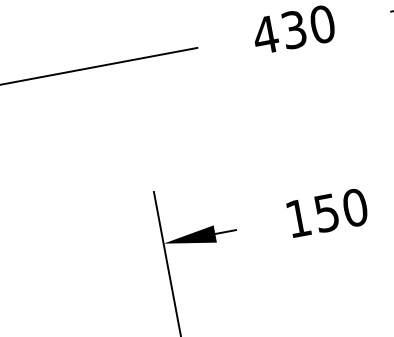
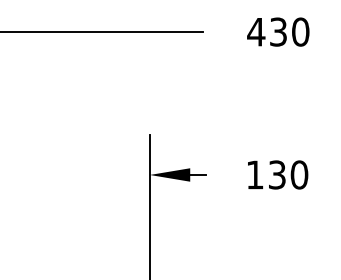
text: (326, 212) -> (277, 174), 150 -> 130

